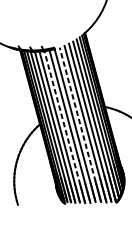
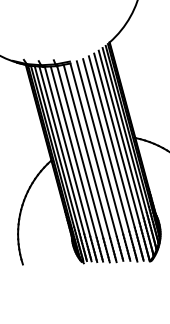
line: (77, 114) -> (100, 147), dashed -> solid
line: (62, 117) -> (80, 151), dashed -> solid

